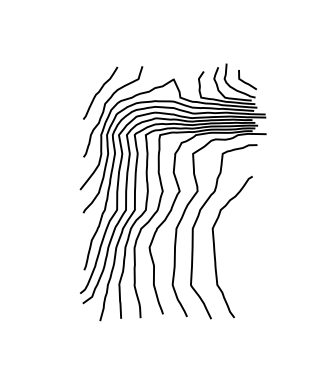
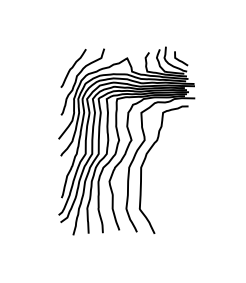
curve: (215, 247) -> (157, 181), removed

